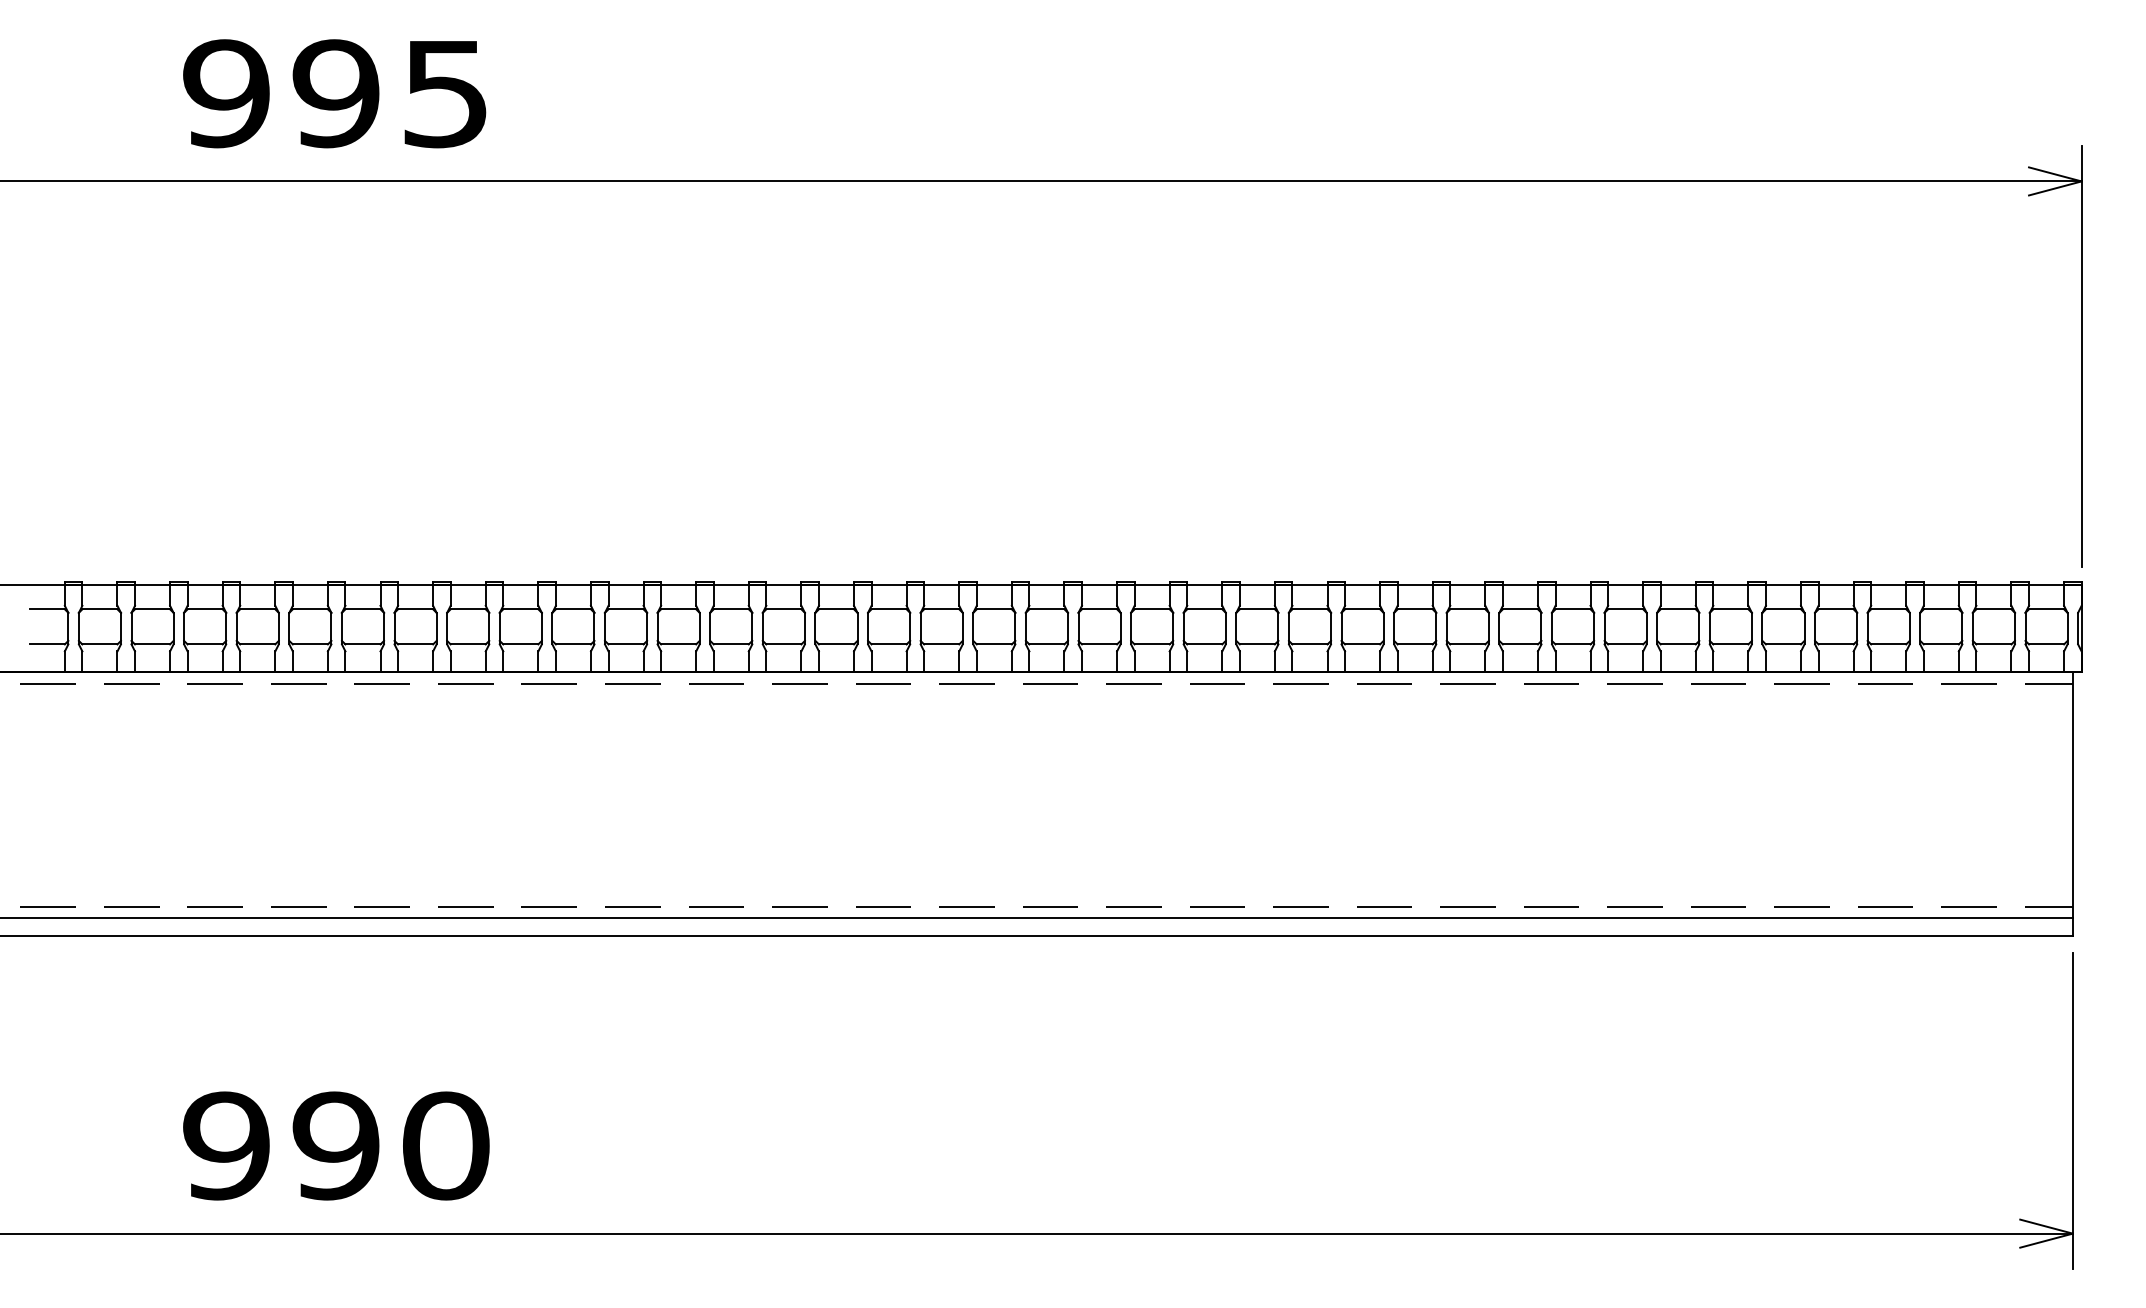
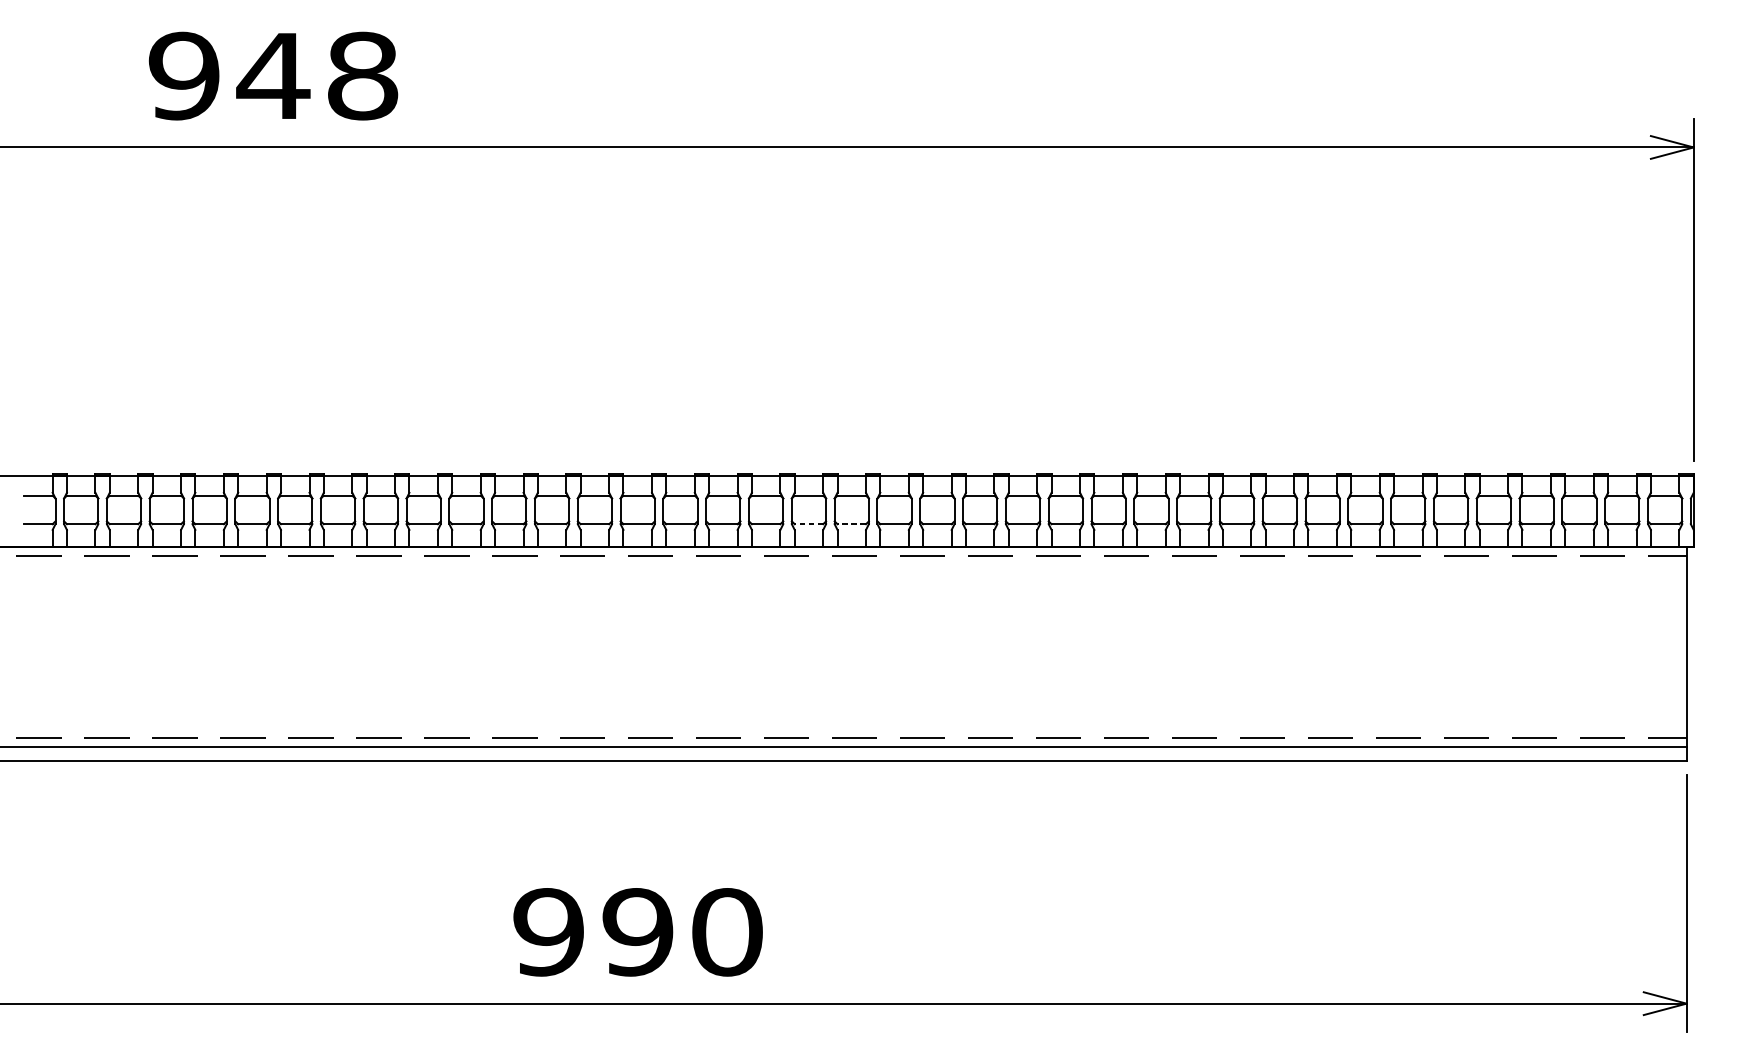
text: (389, 93) -> (316, 75), 995 -> 948
line: (994, 644) -> (809, 524), solid -> dashed
line: (1046, 644) -> (851, 524), solid -> dashed
text: (336, 1145) -> (638, 931), moved

